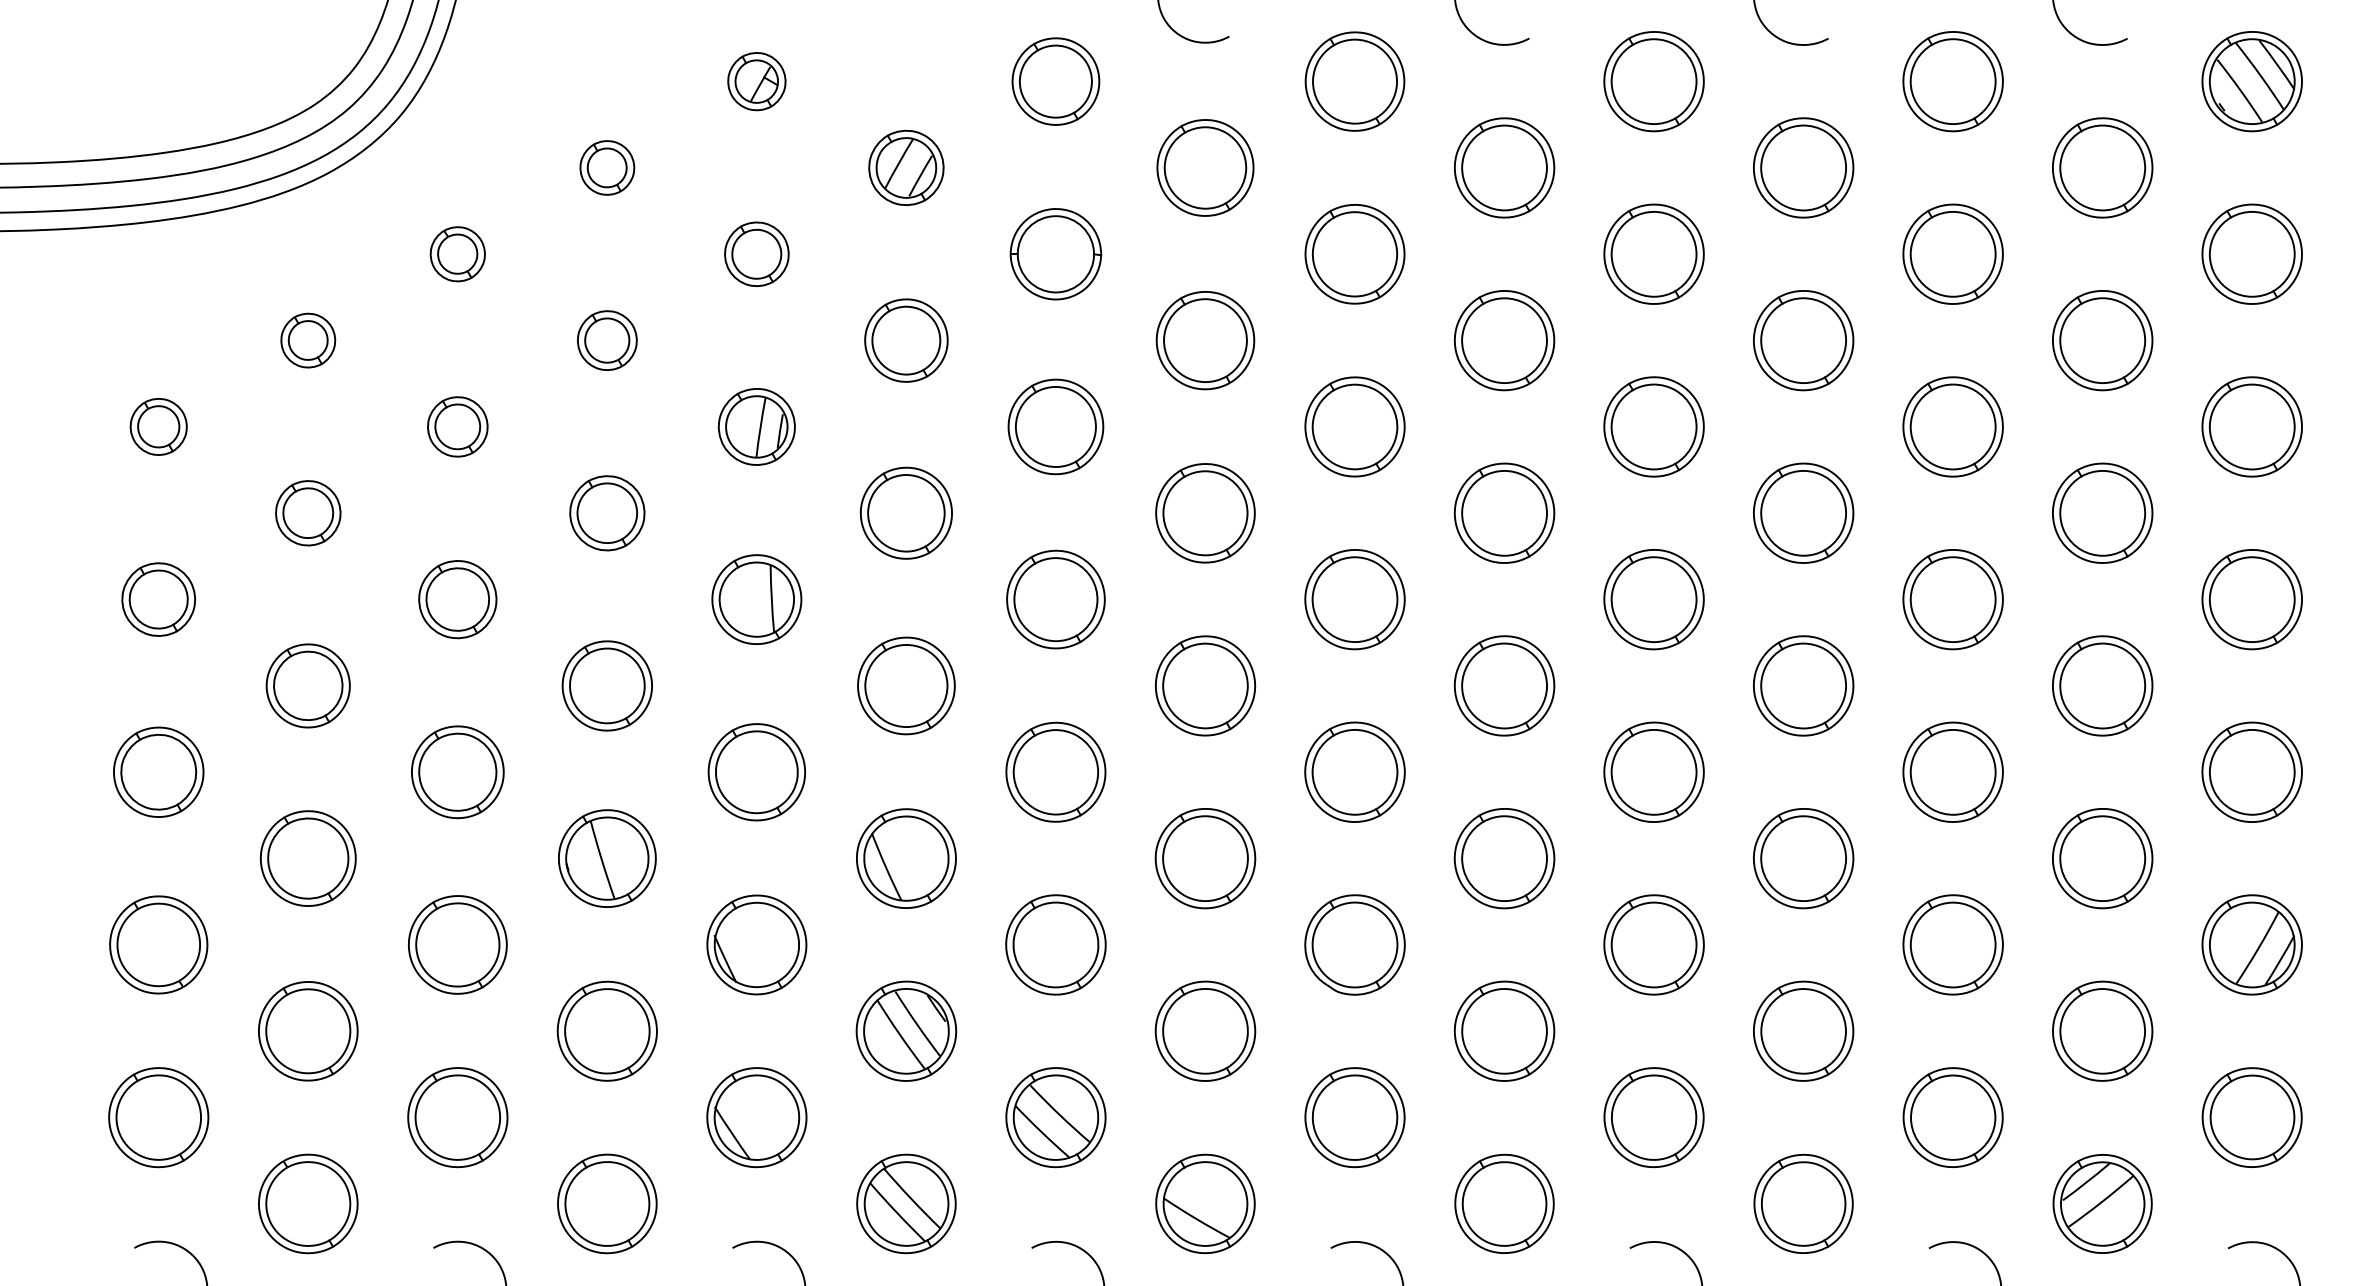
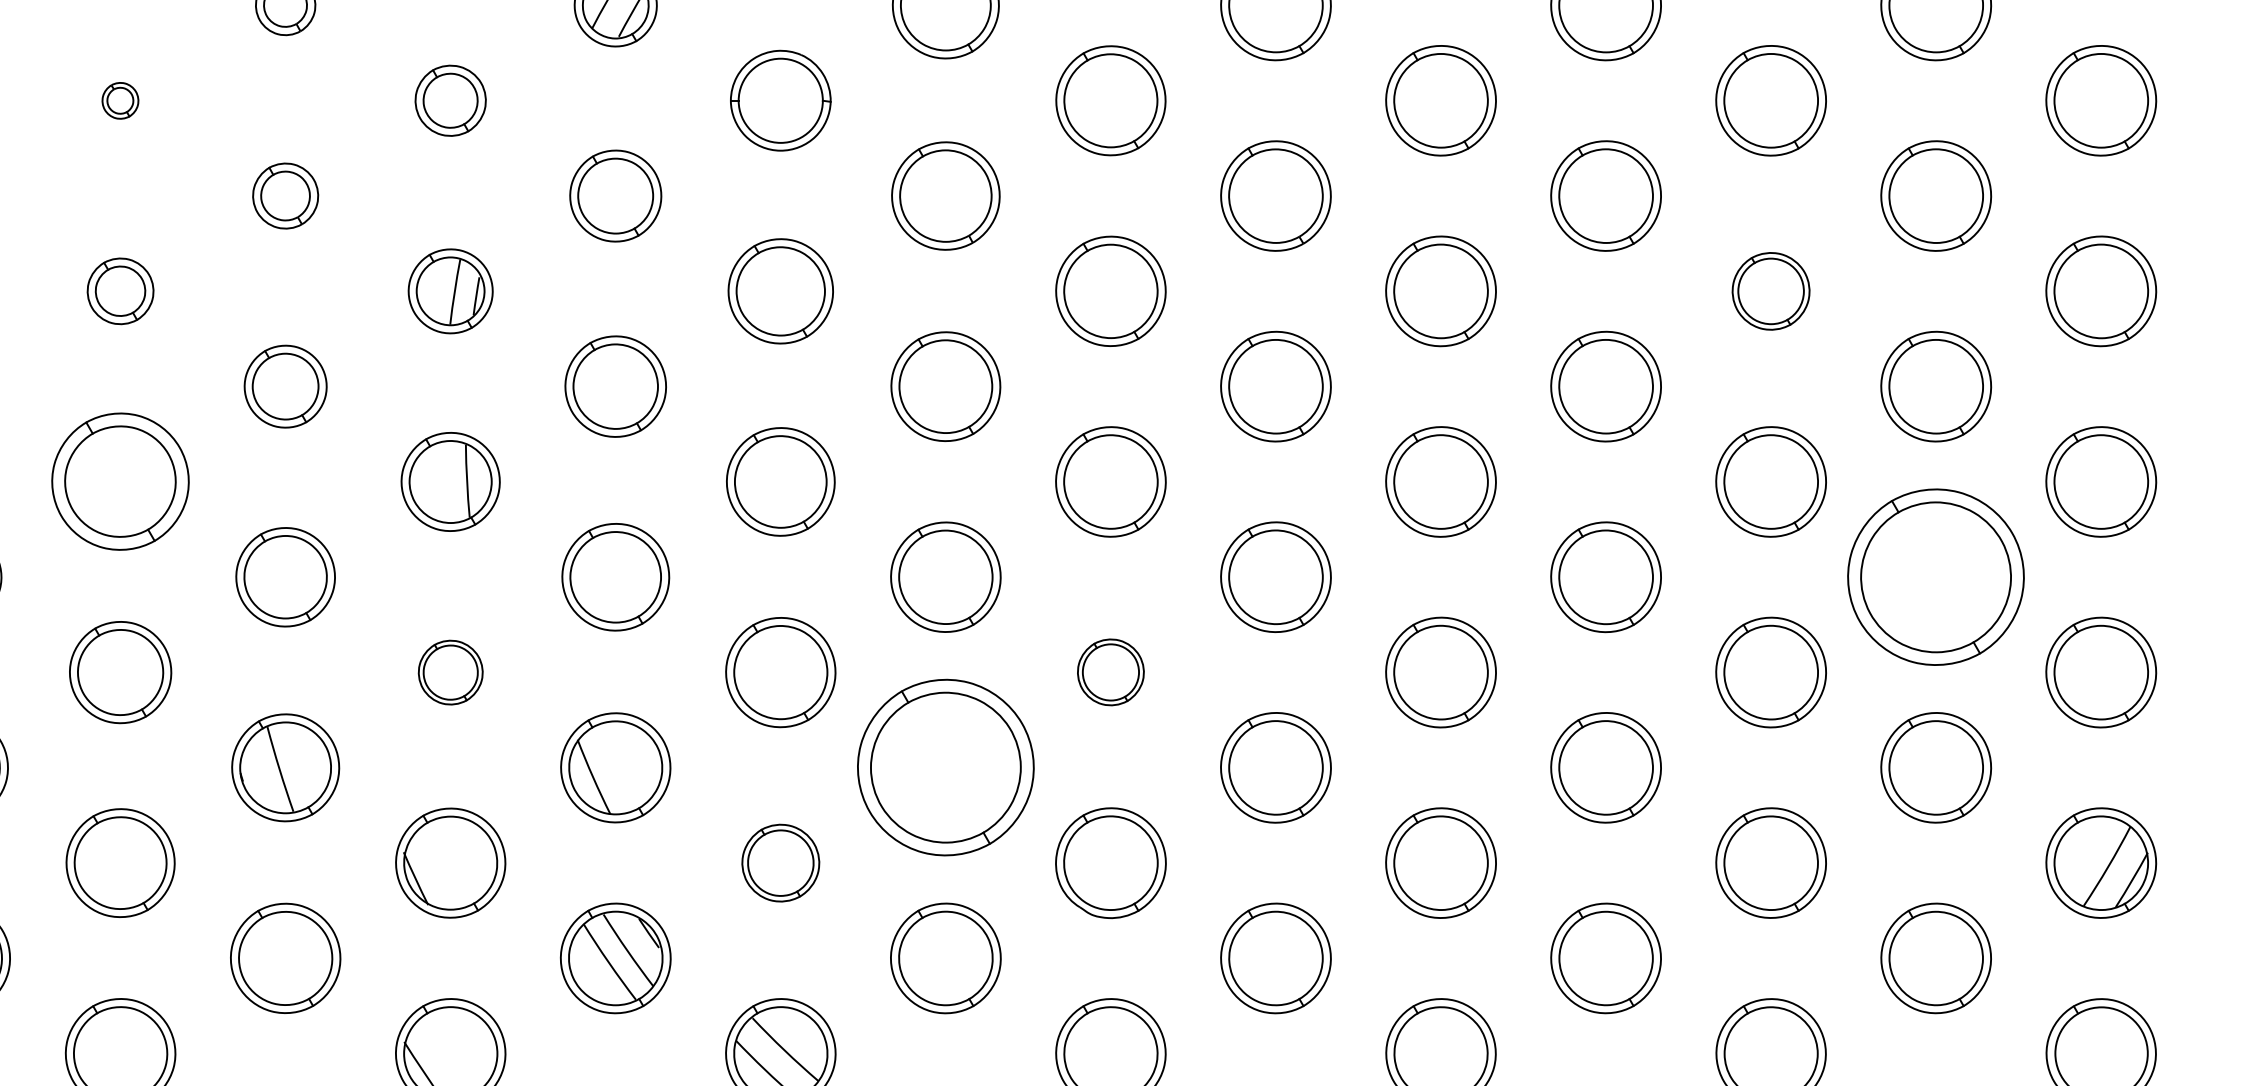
part: (457, 254) -> (120, 101), size x0.6
part: (1952, 426) -> (1770, 290), size x0.7
part: (457, 599) -> (120, 481), size x1.6
part: (2102, 685) -> (1935, 576), size x1.6
part: (1354, 771) -> (1110, 671), size x0.6
part: (756, 772) -> (450, 672), size x0.6
part: (1205, 858) -> (945, 767), size x1.6
part: (1055, 944) -> (780, 862), size x0.7

